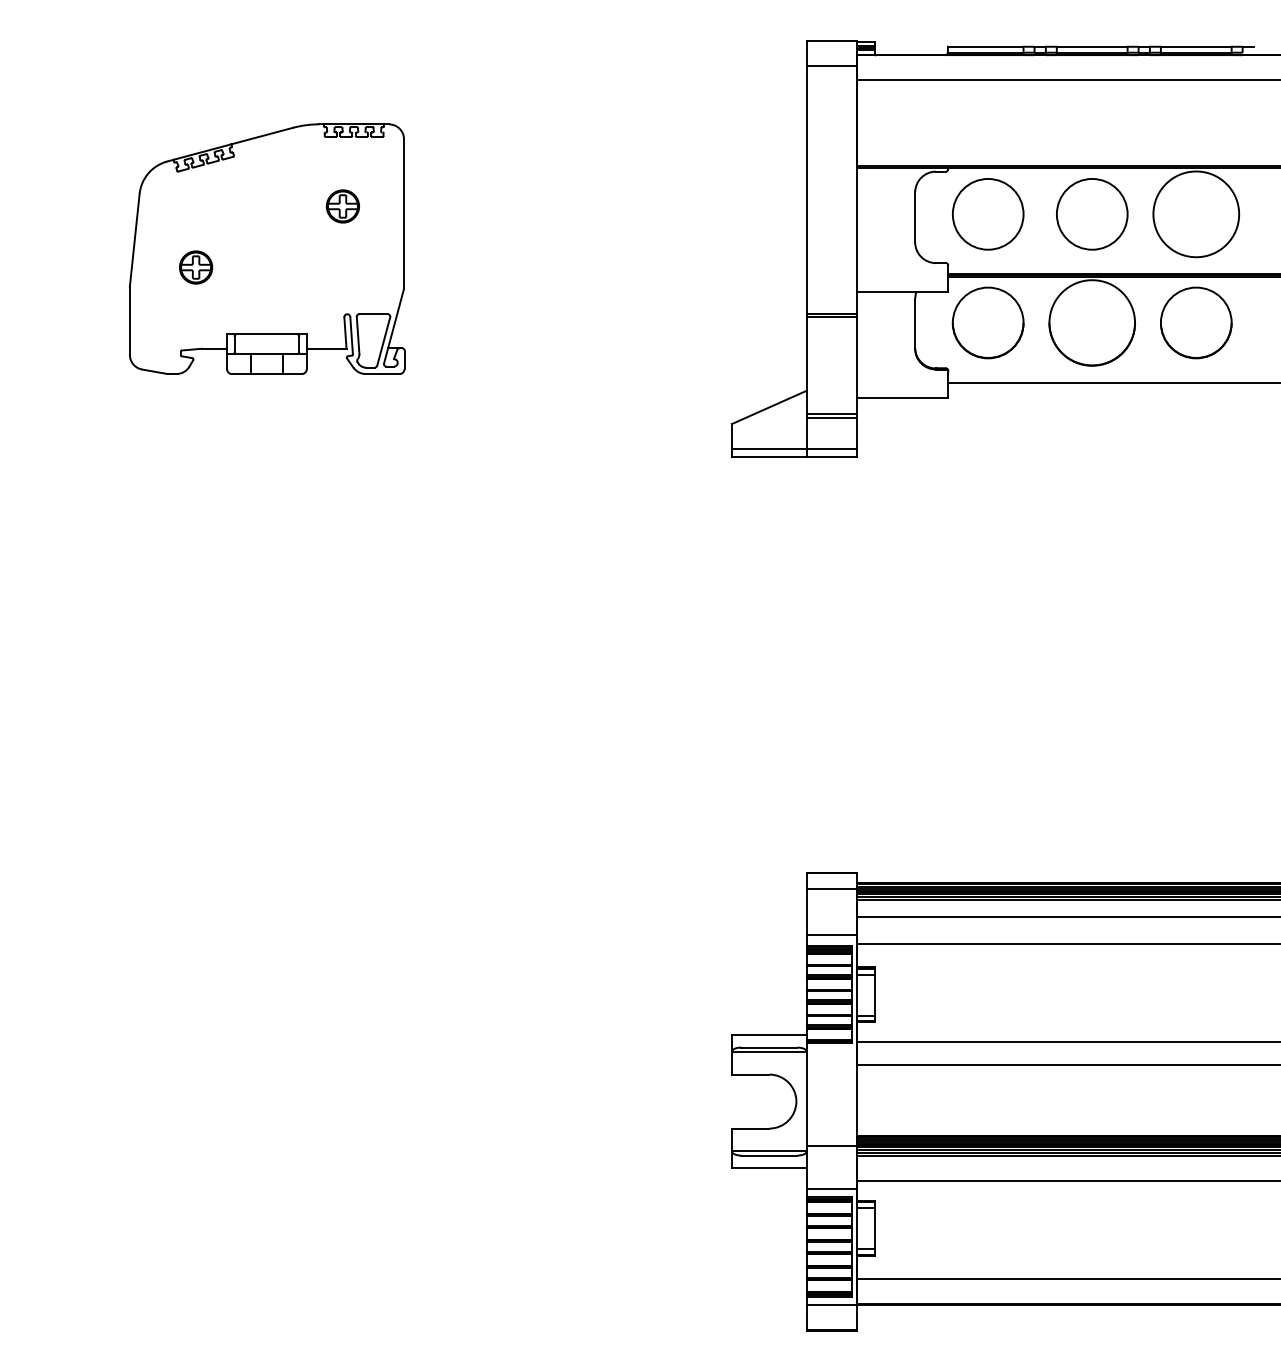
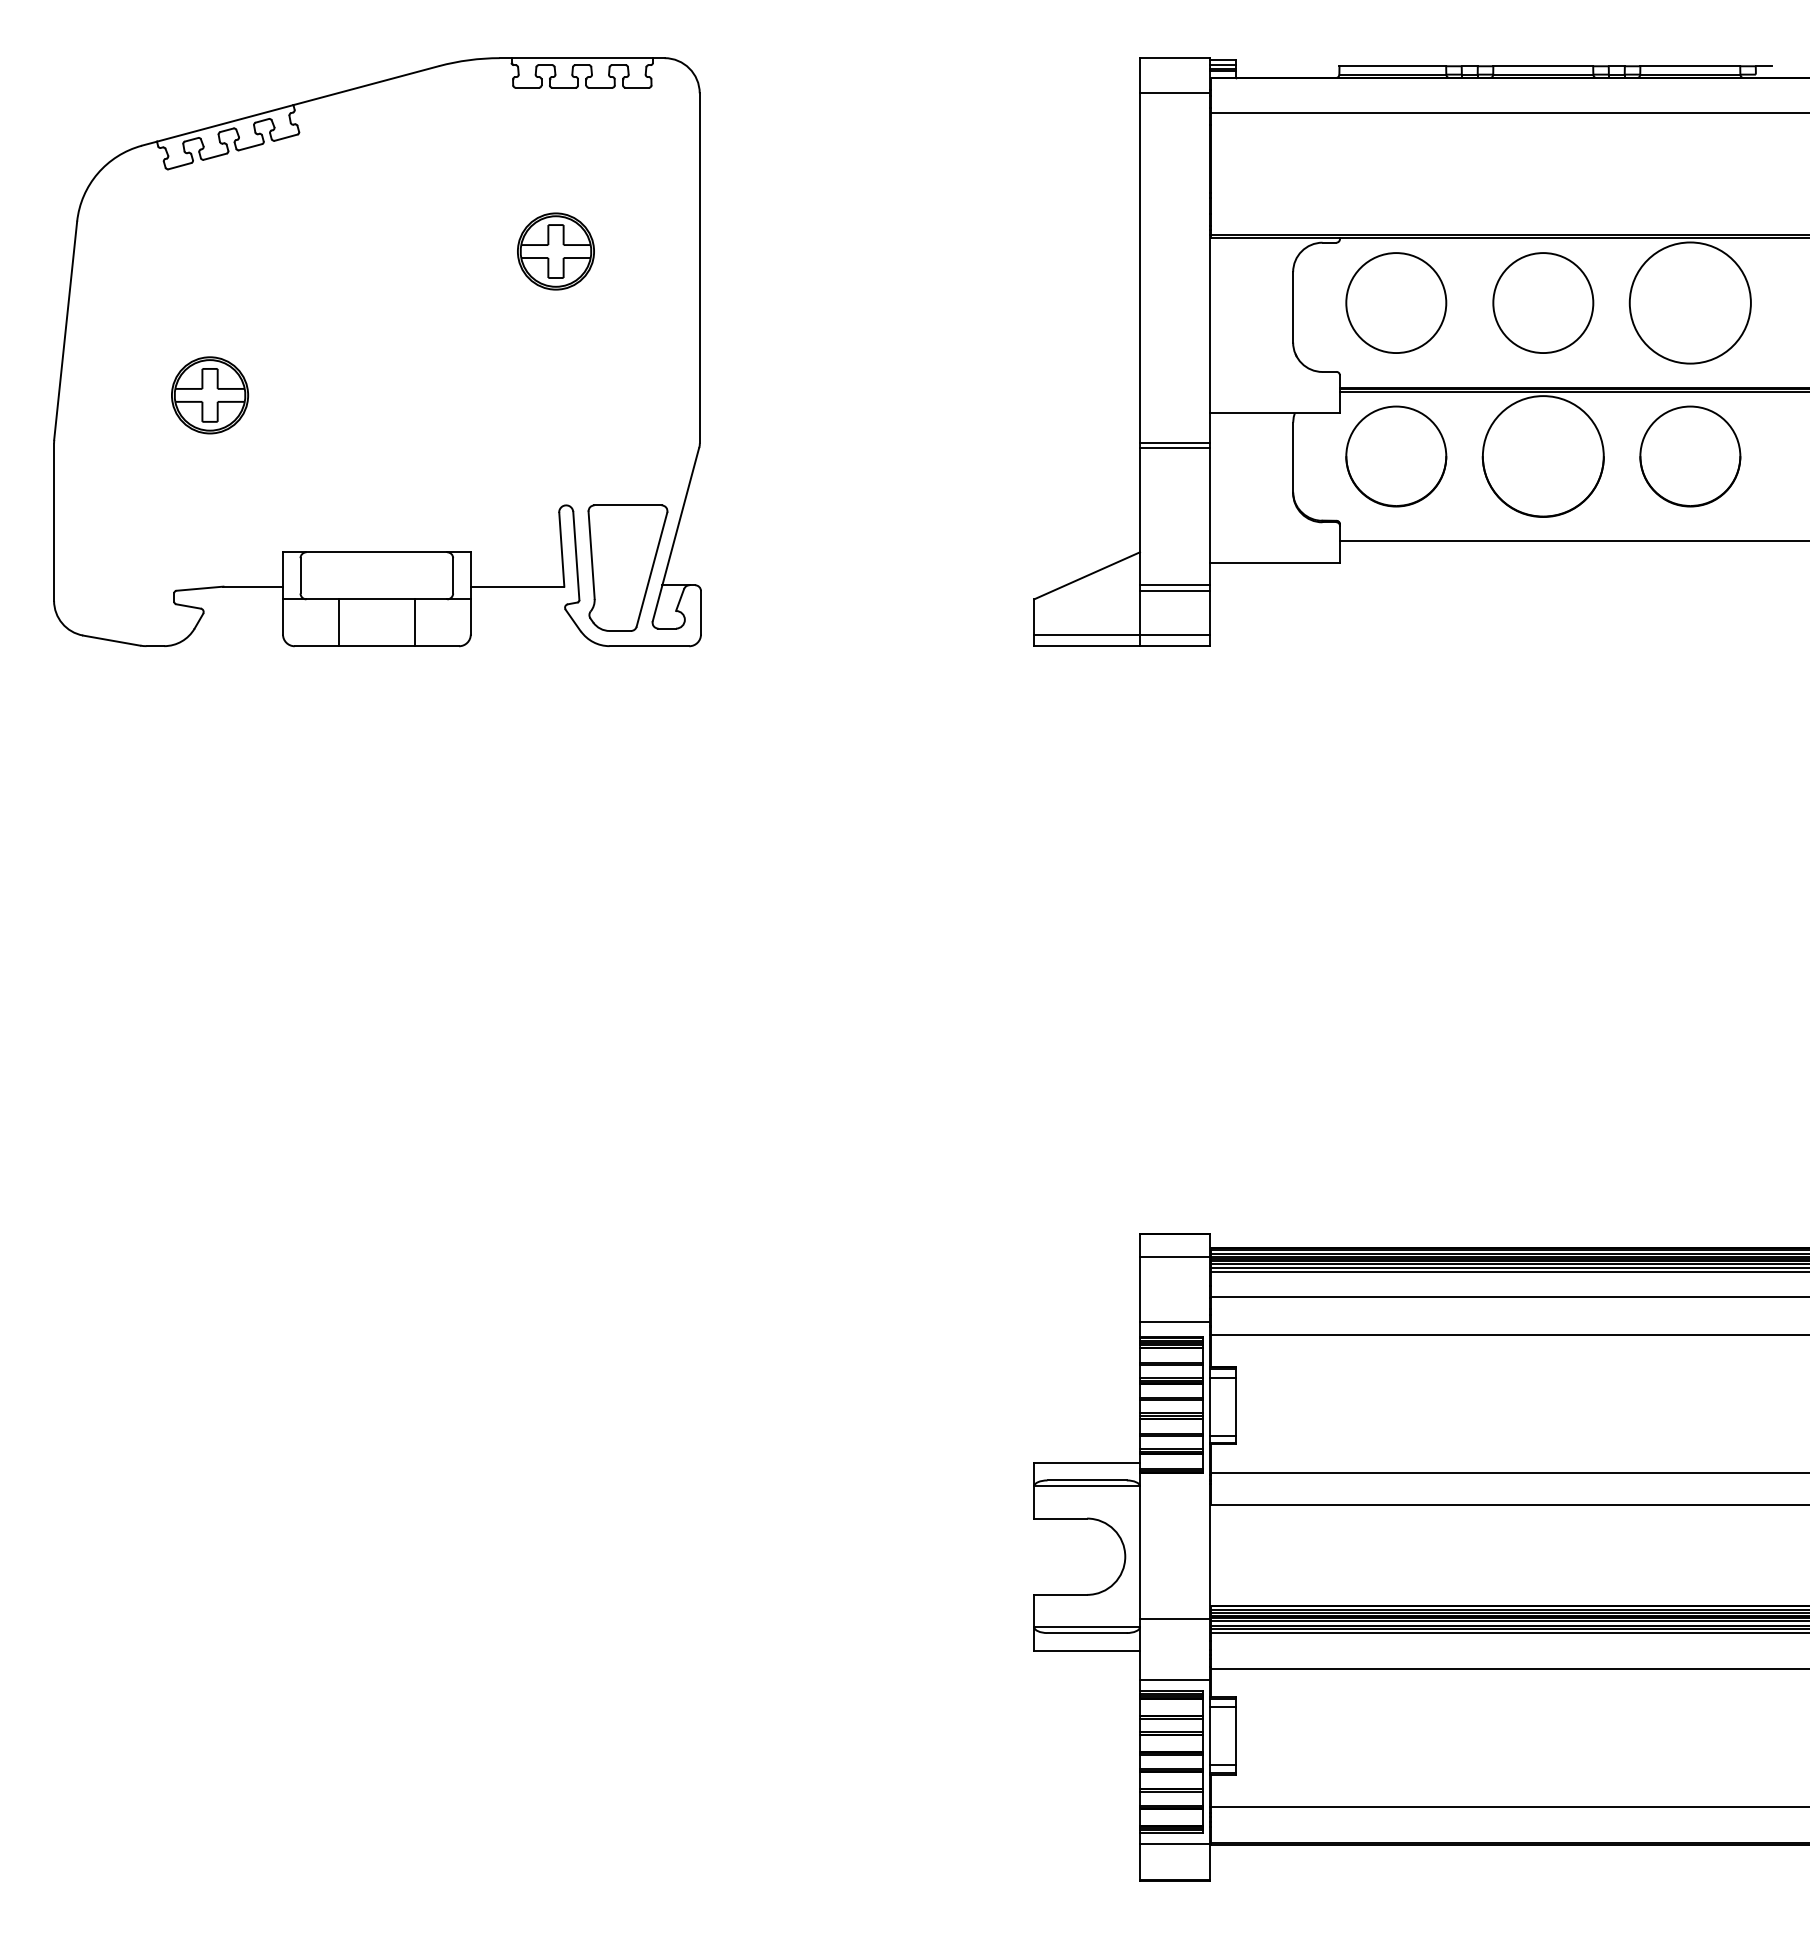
part: (267, 249) -> (377, 352), size x1.67

